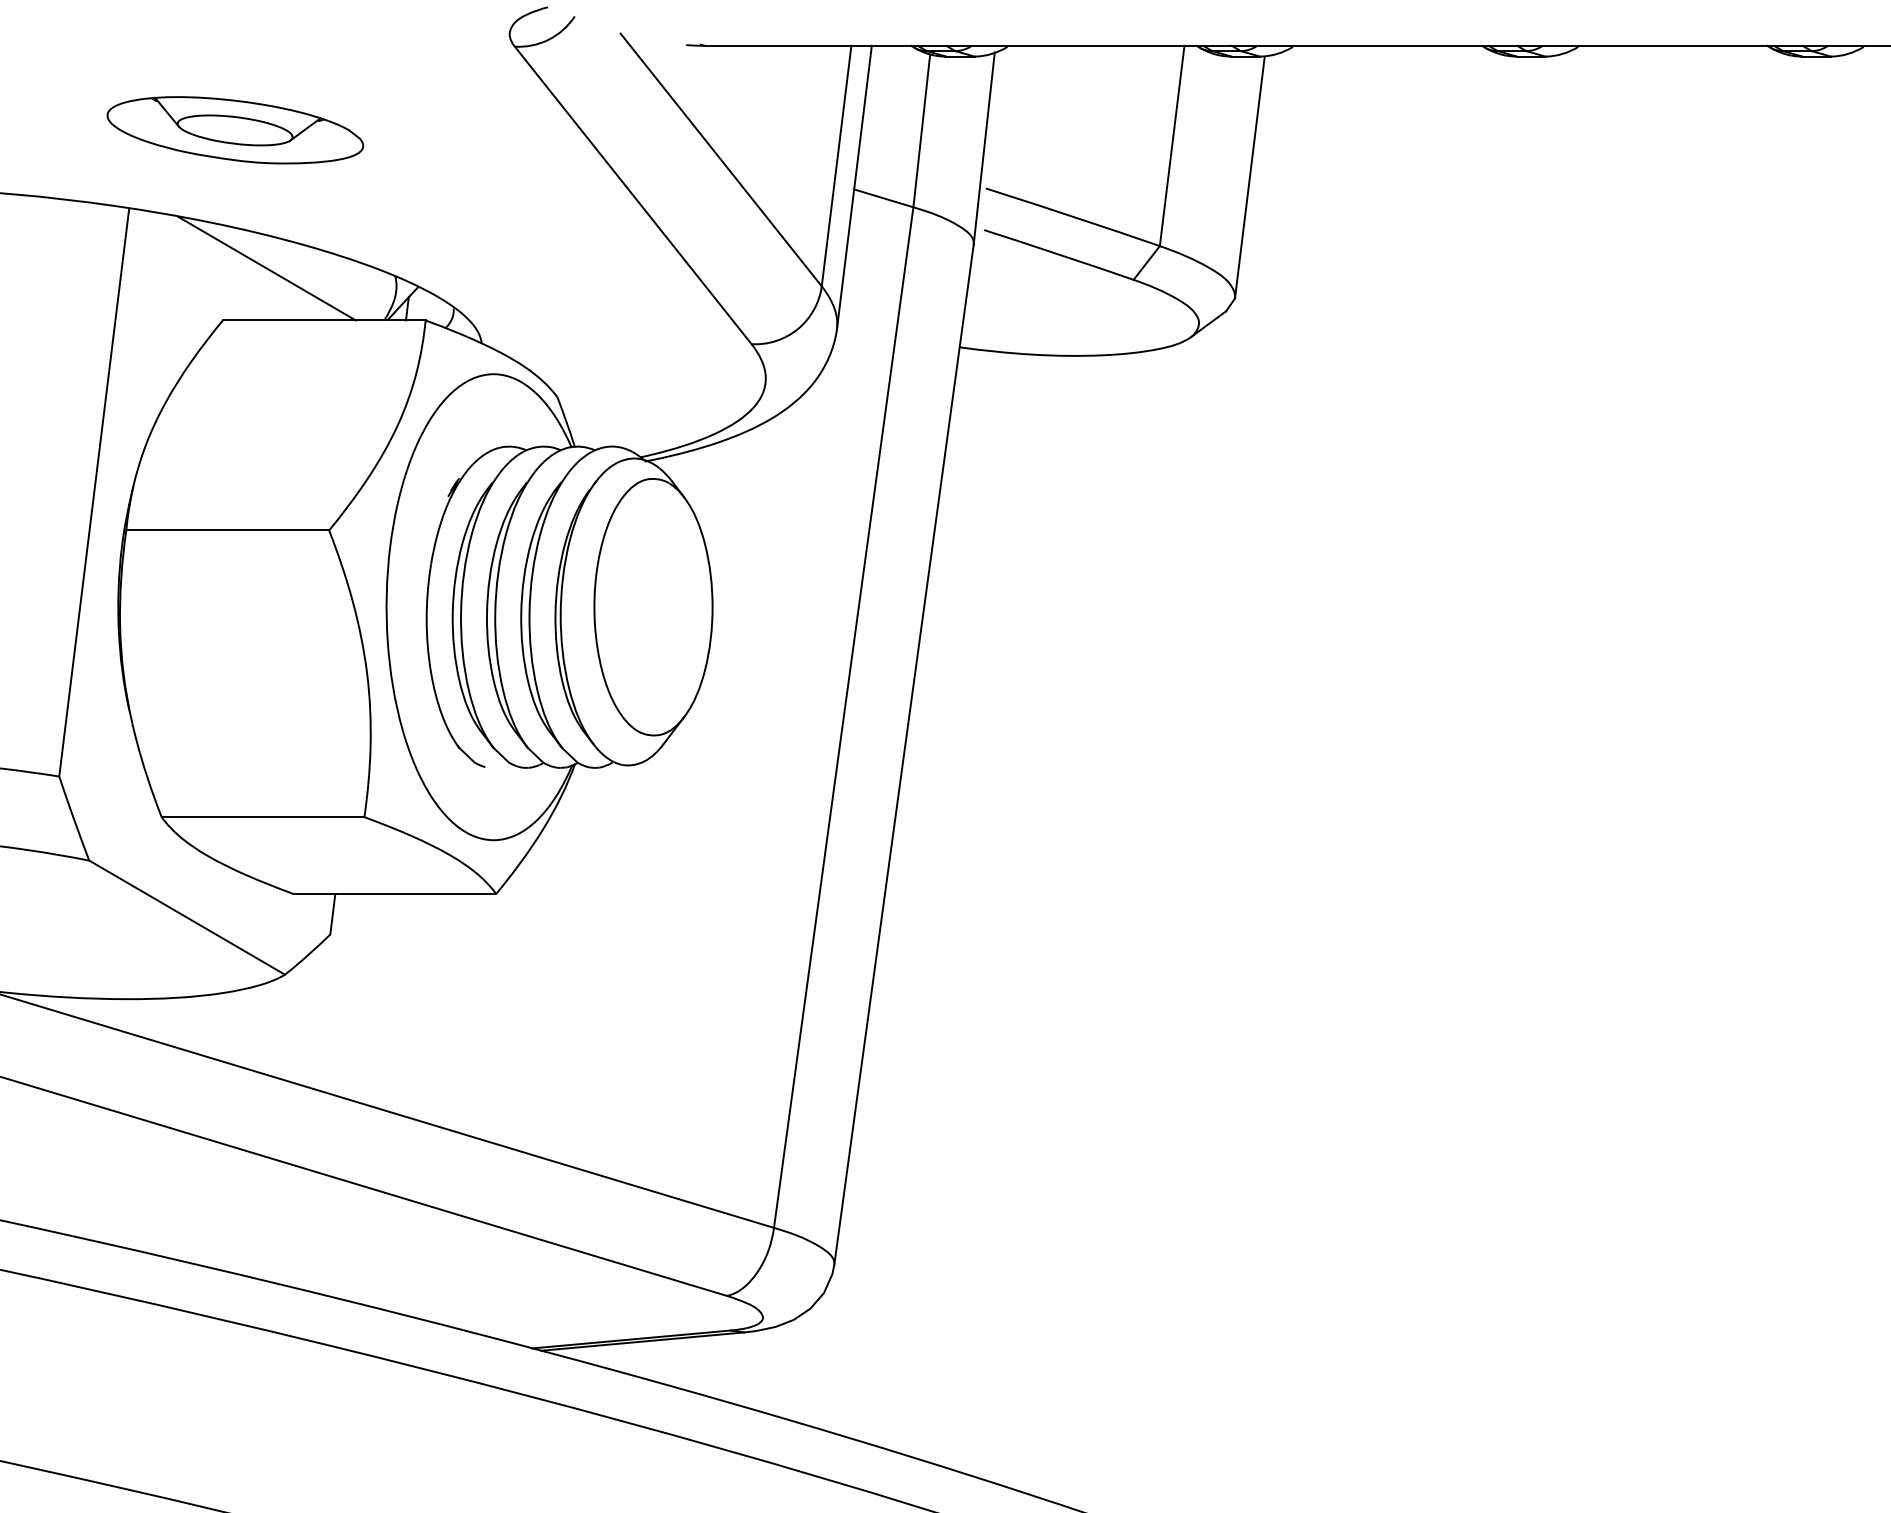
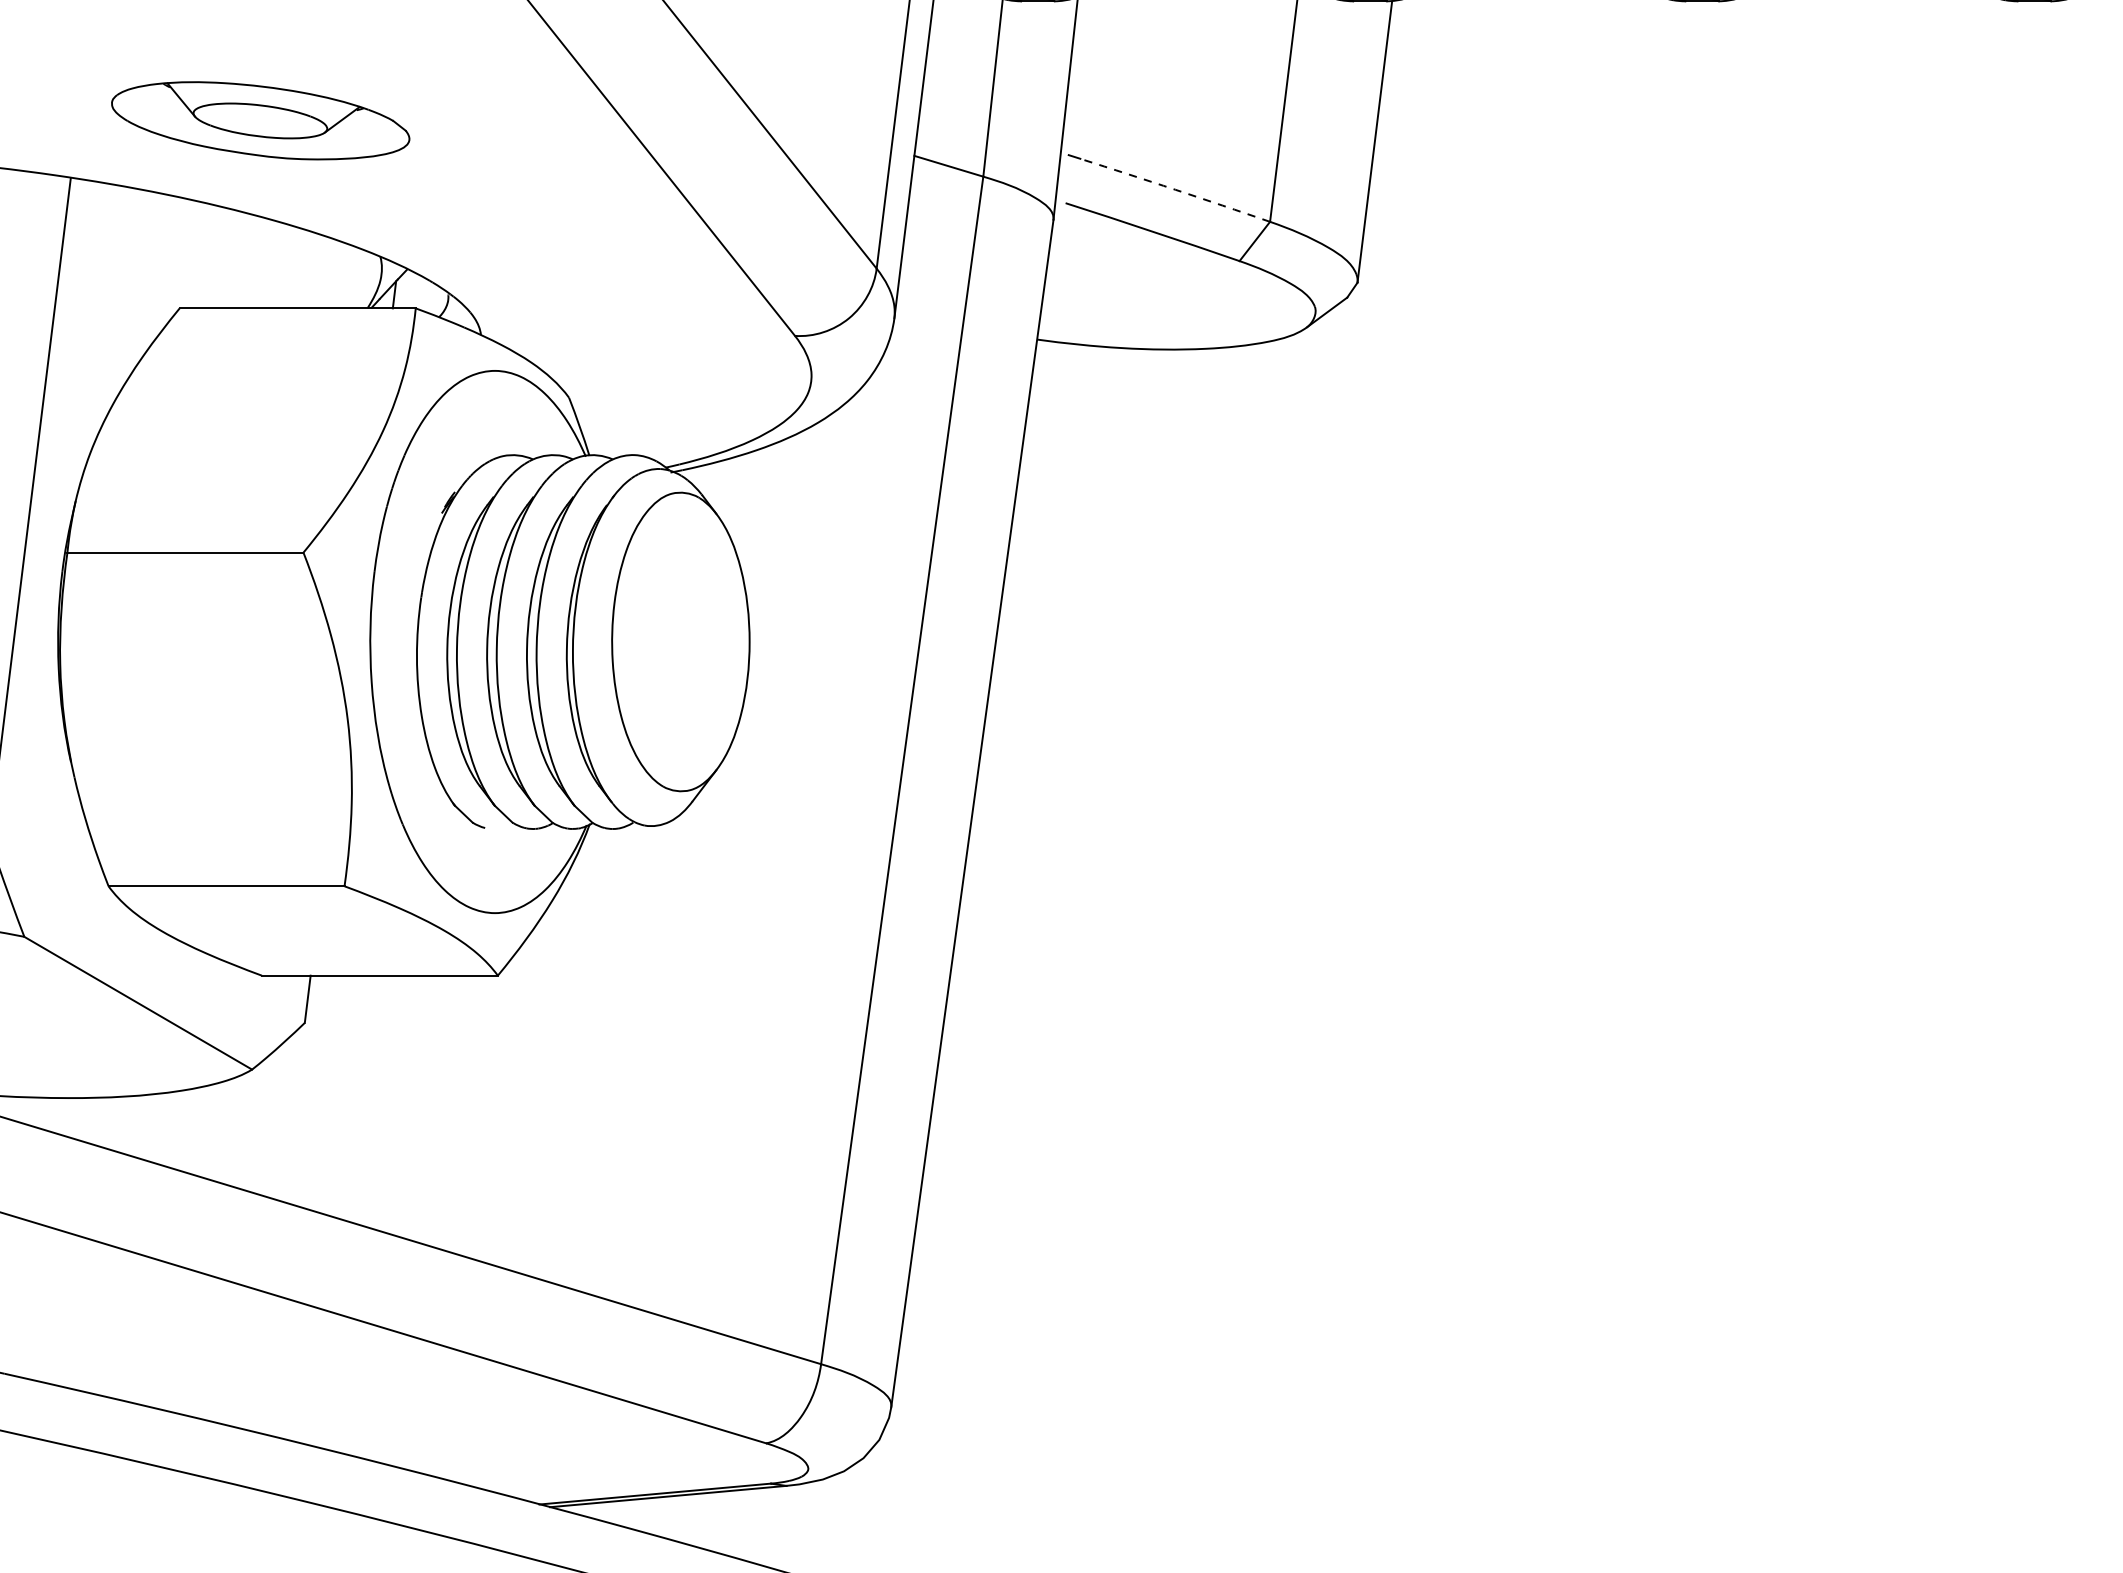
part: (235, 130) -> (260, 121), moved
arc: (1078, 218) -> (1175, 189), solid -> dashed
line: (266, 268) -> (230, 247), removed

